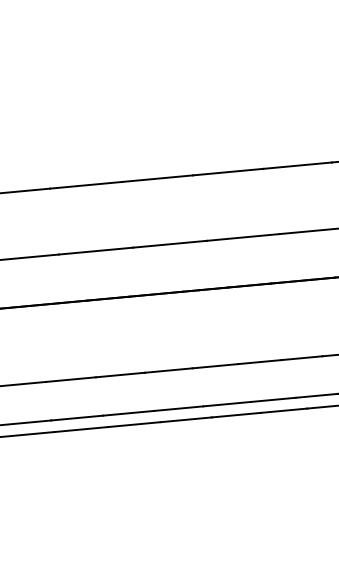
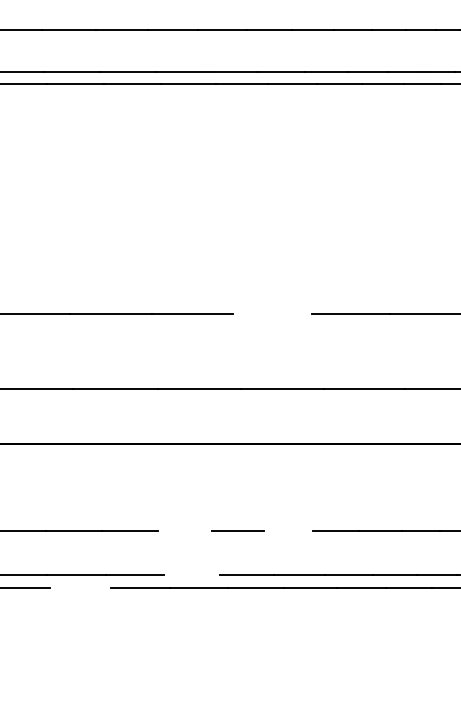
line: (228, 171) -> (272, 313), removed
line: (260, 362) -> (288, 531), removed
line: (168, 370) -> (184, 531), removed
line: (179, 408) -> (192, 574), removed
line: (80, 429) -> (79, 588), removed

